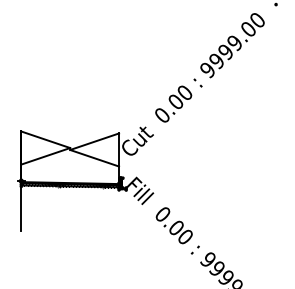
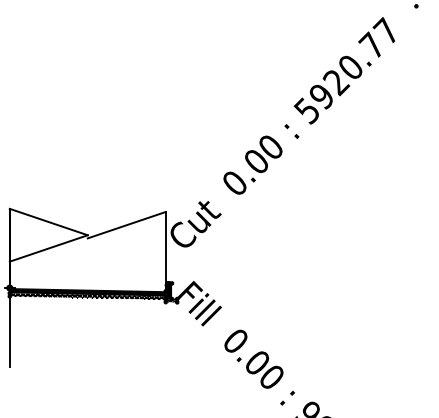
text: (231, 44) -> (345, 69), 9999.00 -> 5920.77
line: (94, 158) -> (126, 251), removed

